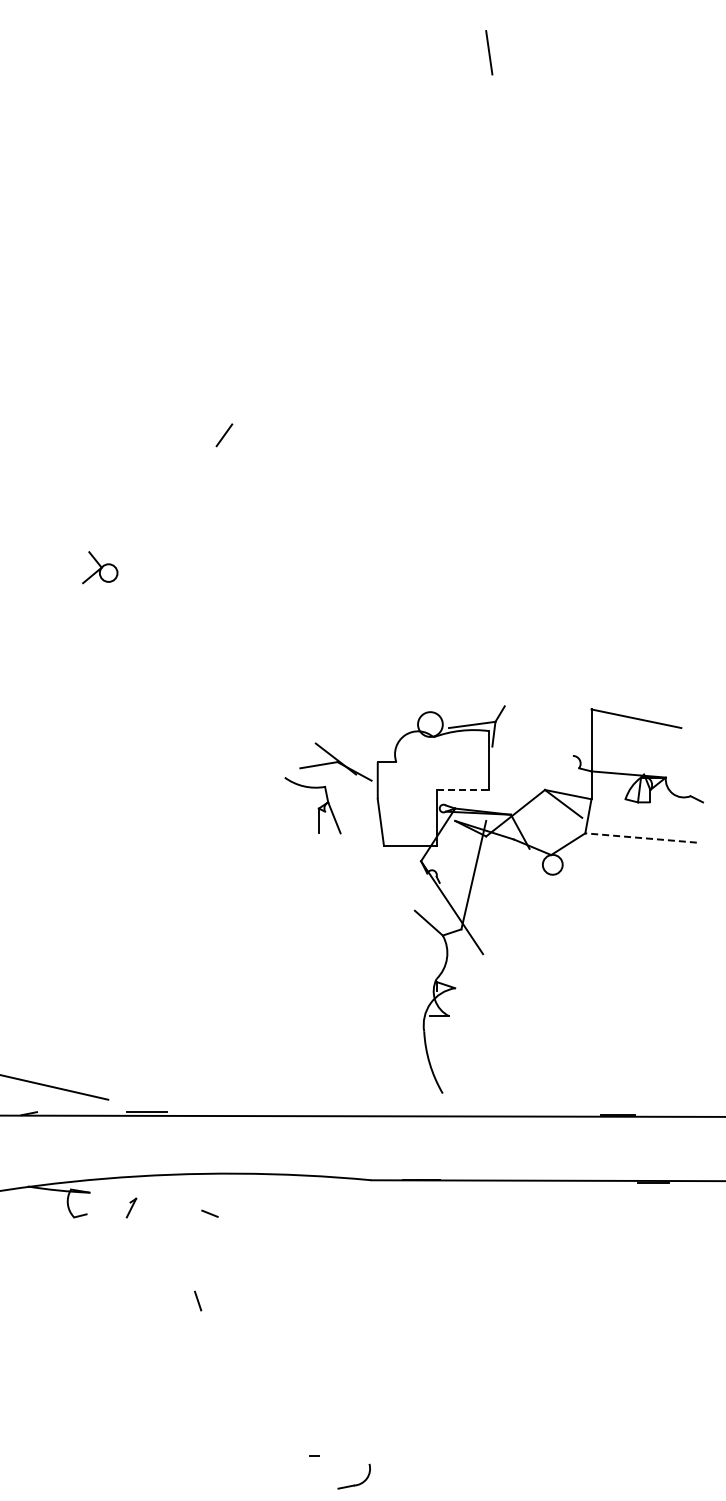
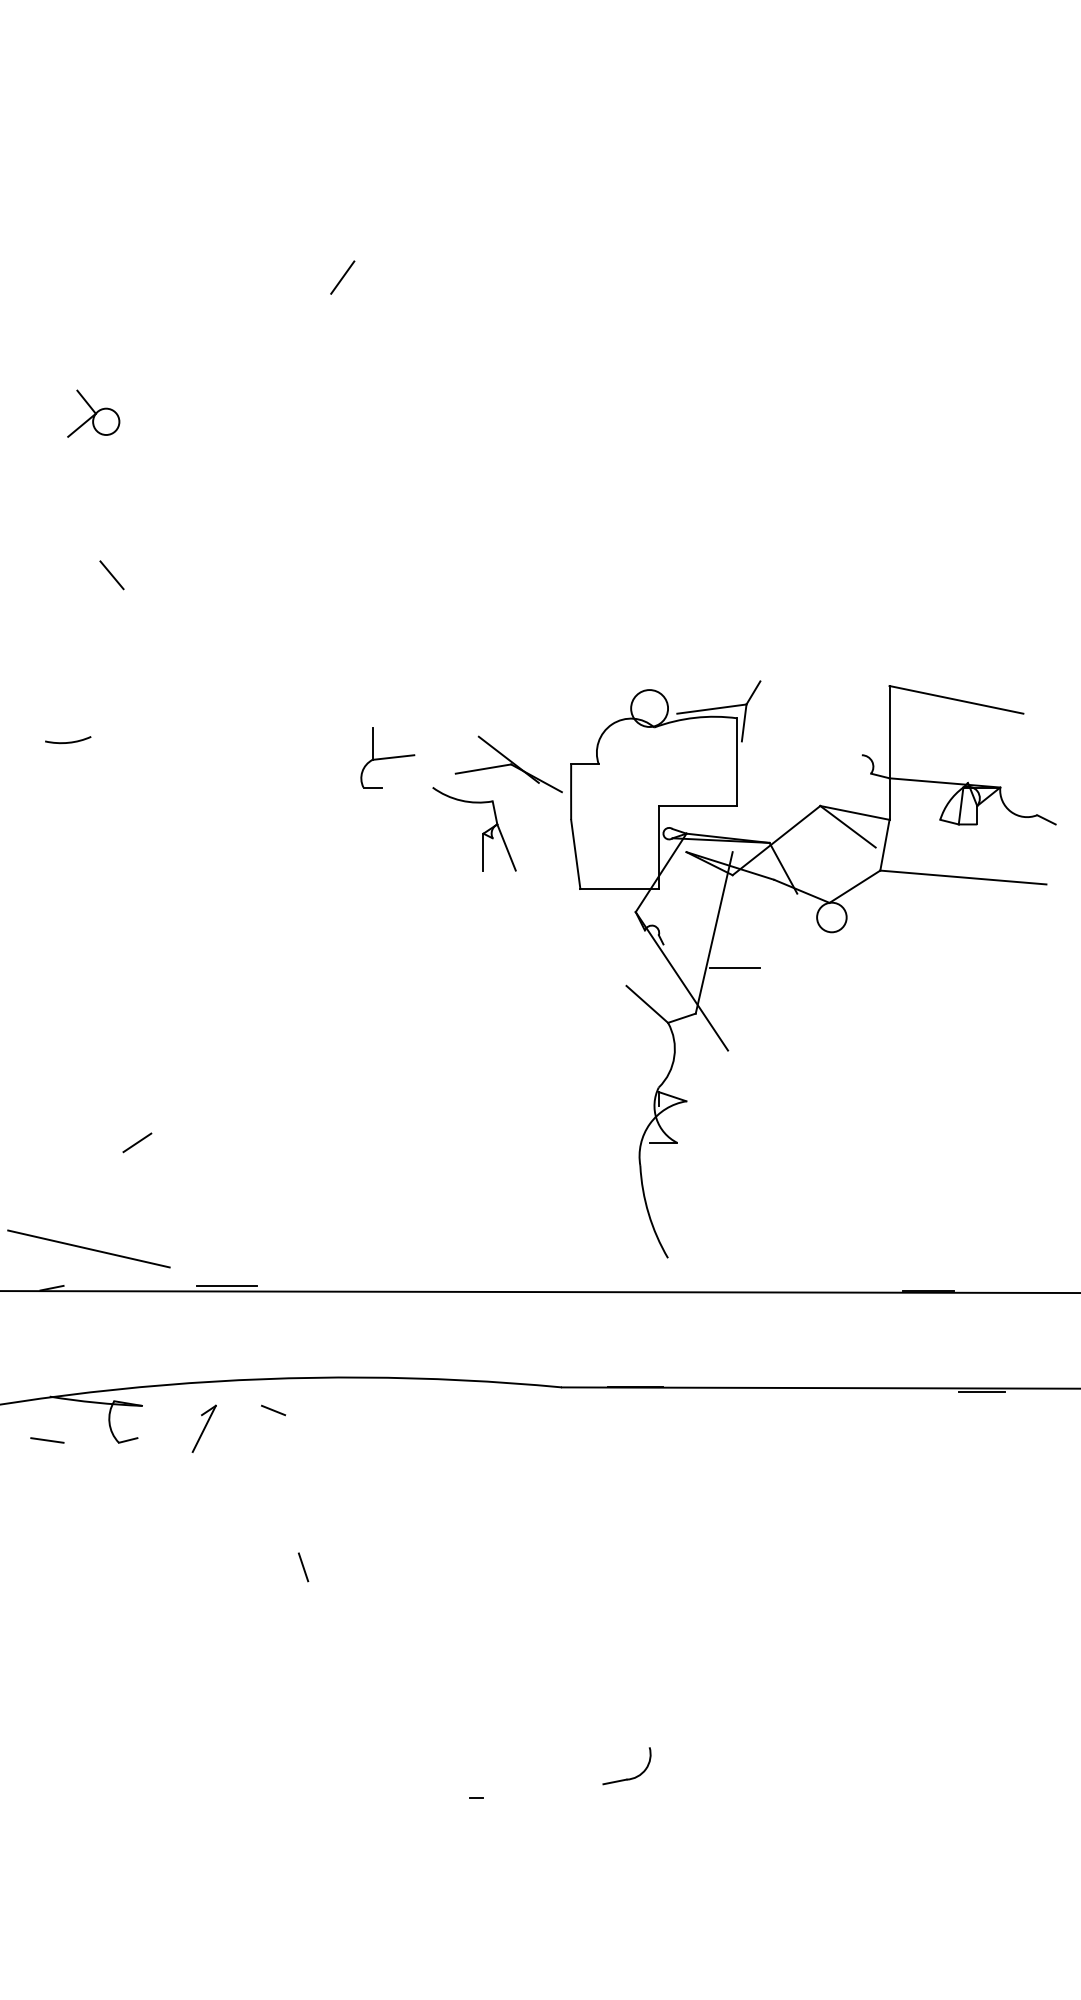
part: (100, 567) -> (94, 413), moved
line: (69, 634) -> (111, 574), added
arc: (39, 746) -> (67, 741), added
part: (254, 757) -> (387, 757), added
line: (463, 789) -> (698, 805), dashed -> solid
line: (641, 838) -> (964, 878), dashed -> solid
line: (487, 898) -> (734, 967), added
line: (86, 1016) -> (137, 1143), added
part: (131, 1207) -> (204, 1427), size x1.67
line: (209, 1213) -> (272, 1410), moved
line: (25, 1215) -> (46, 1439), added
part: (353, 1484) -> (625, 1778), moved

